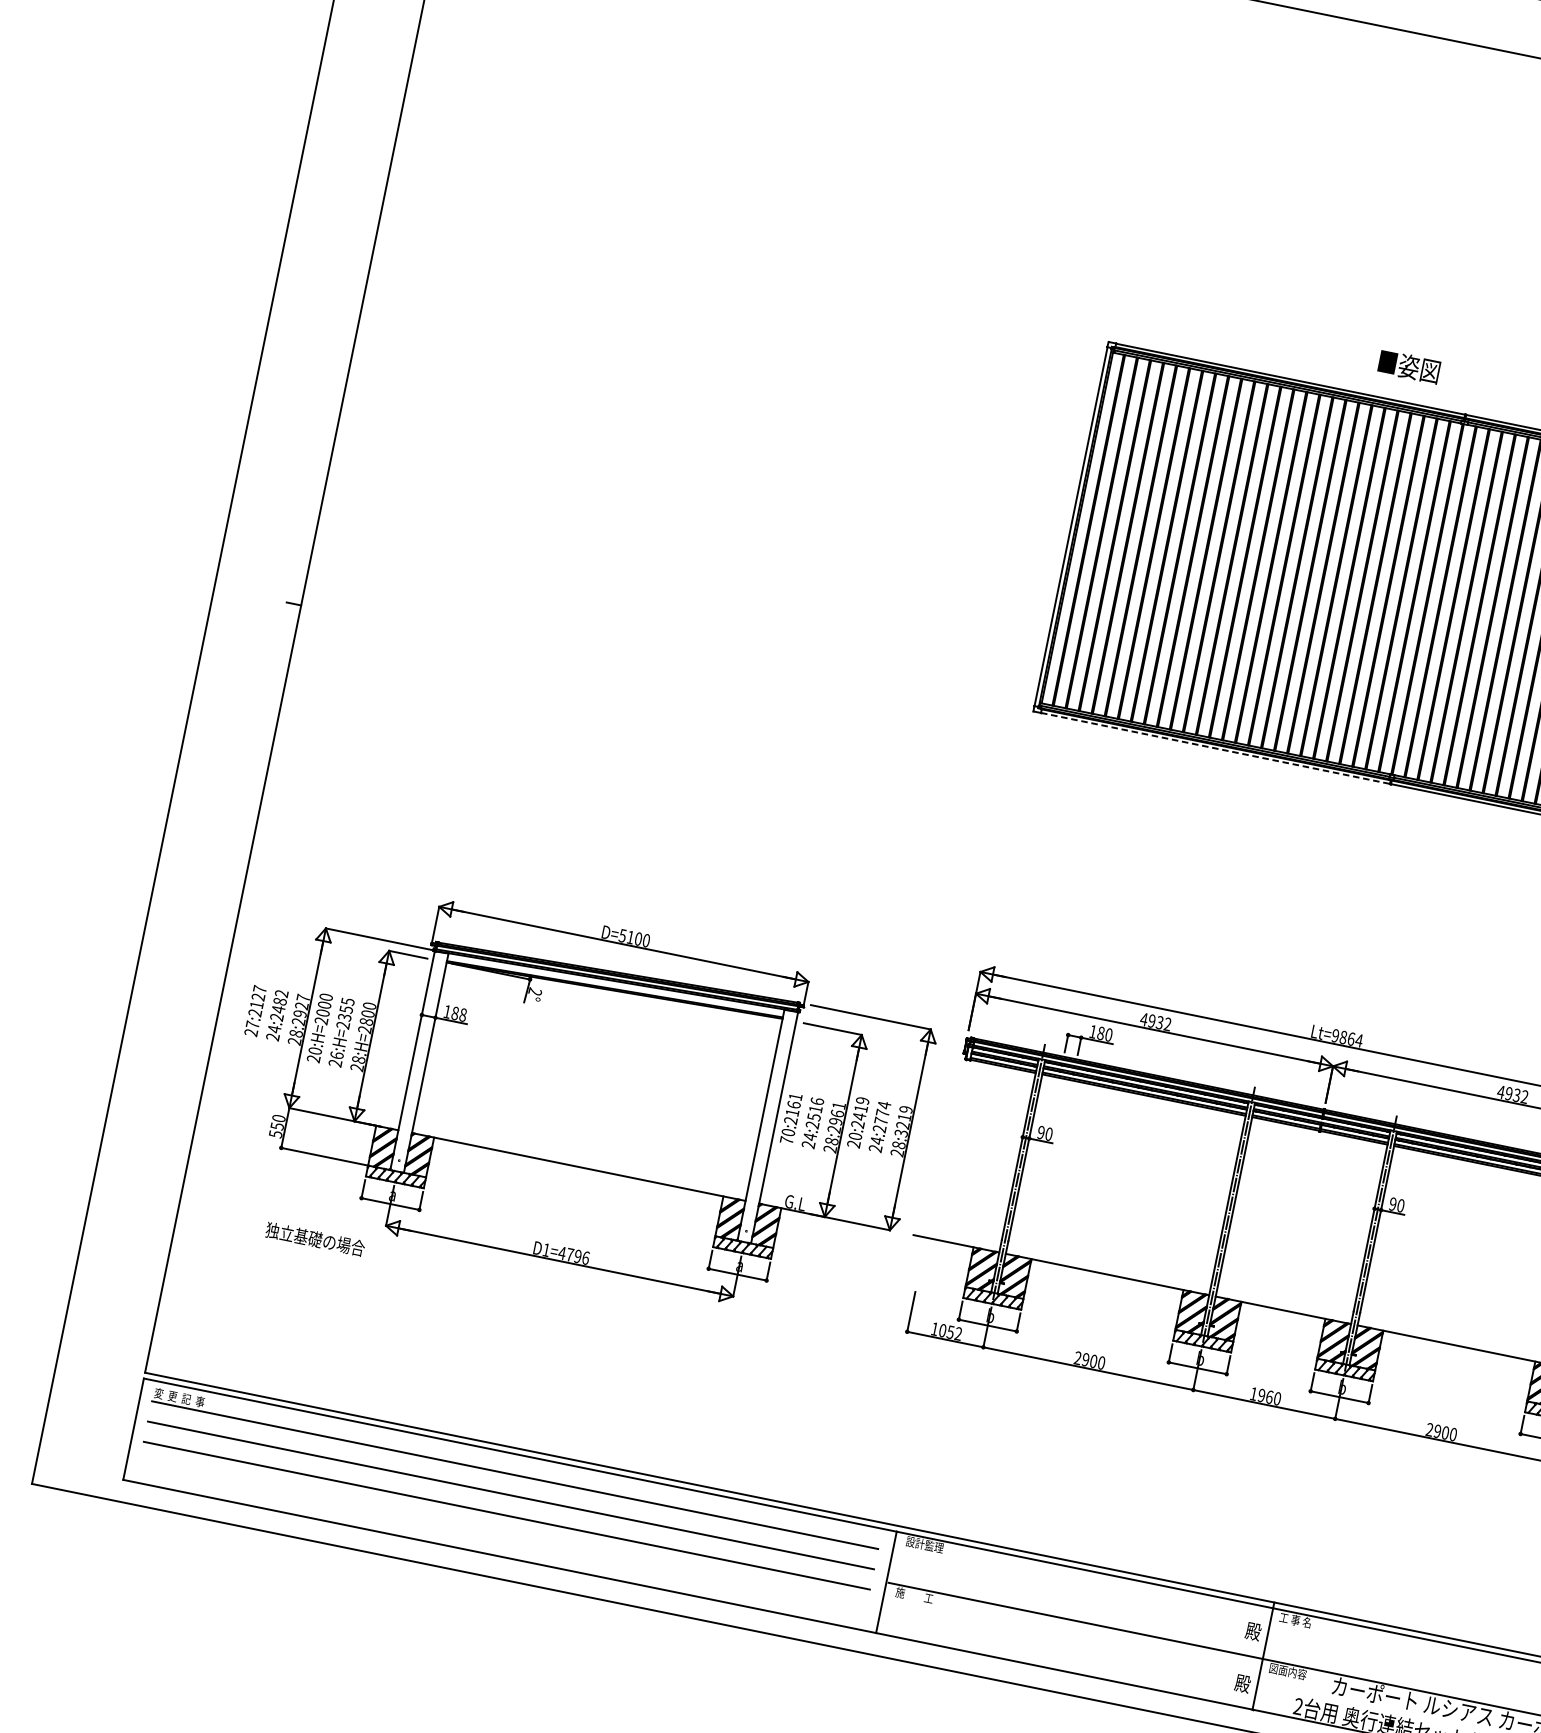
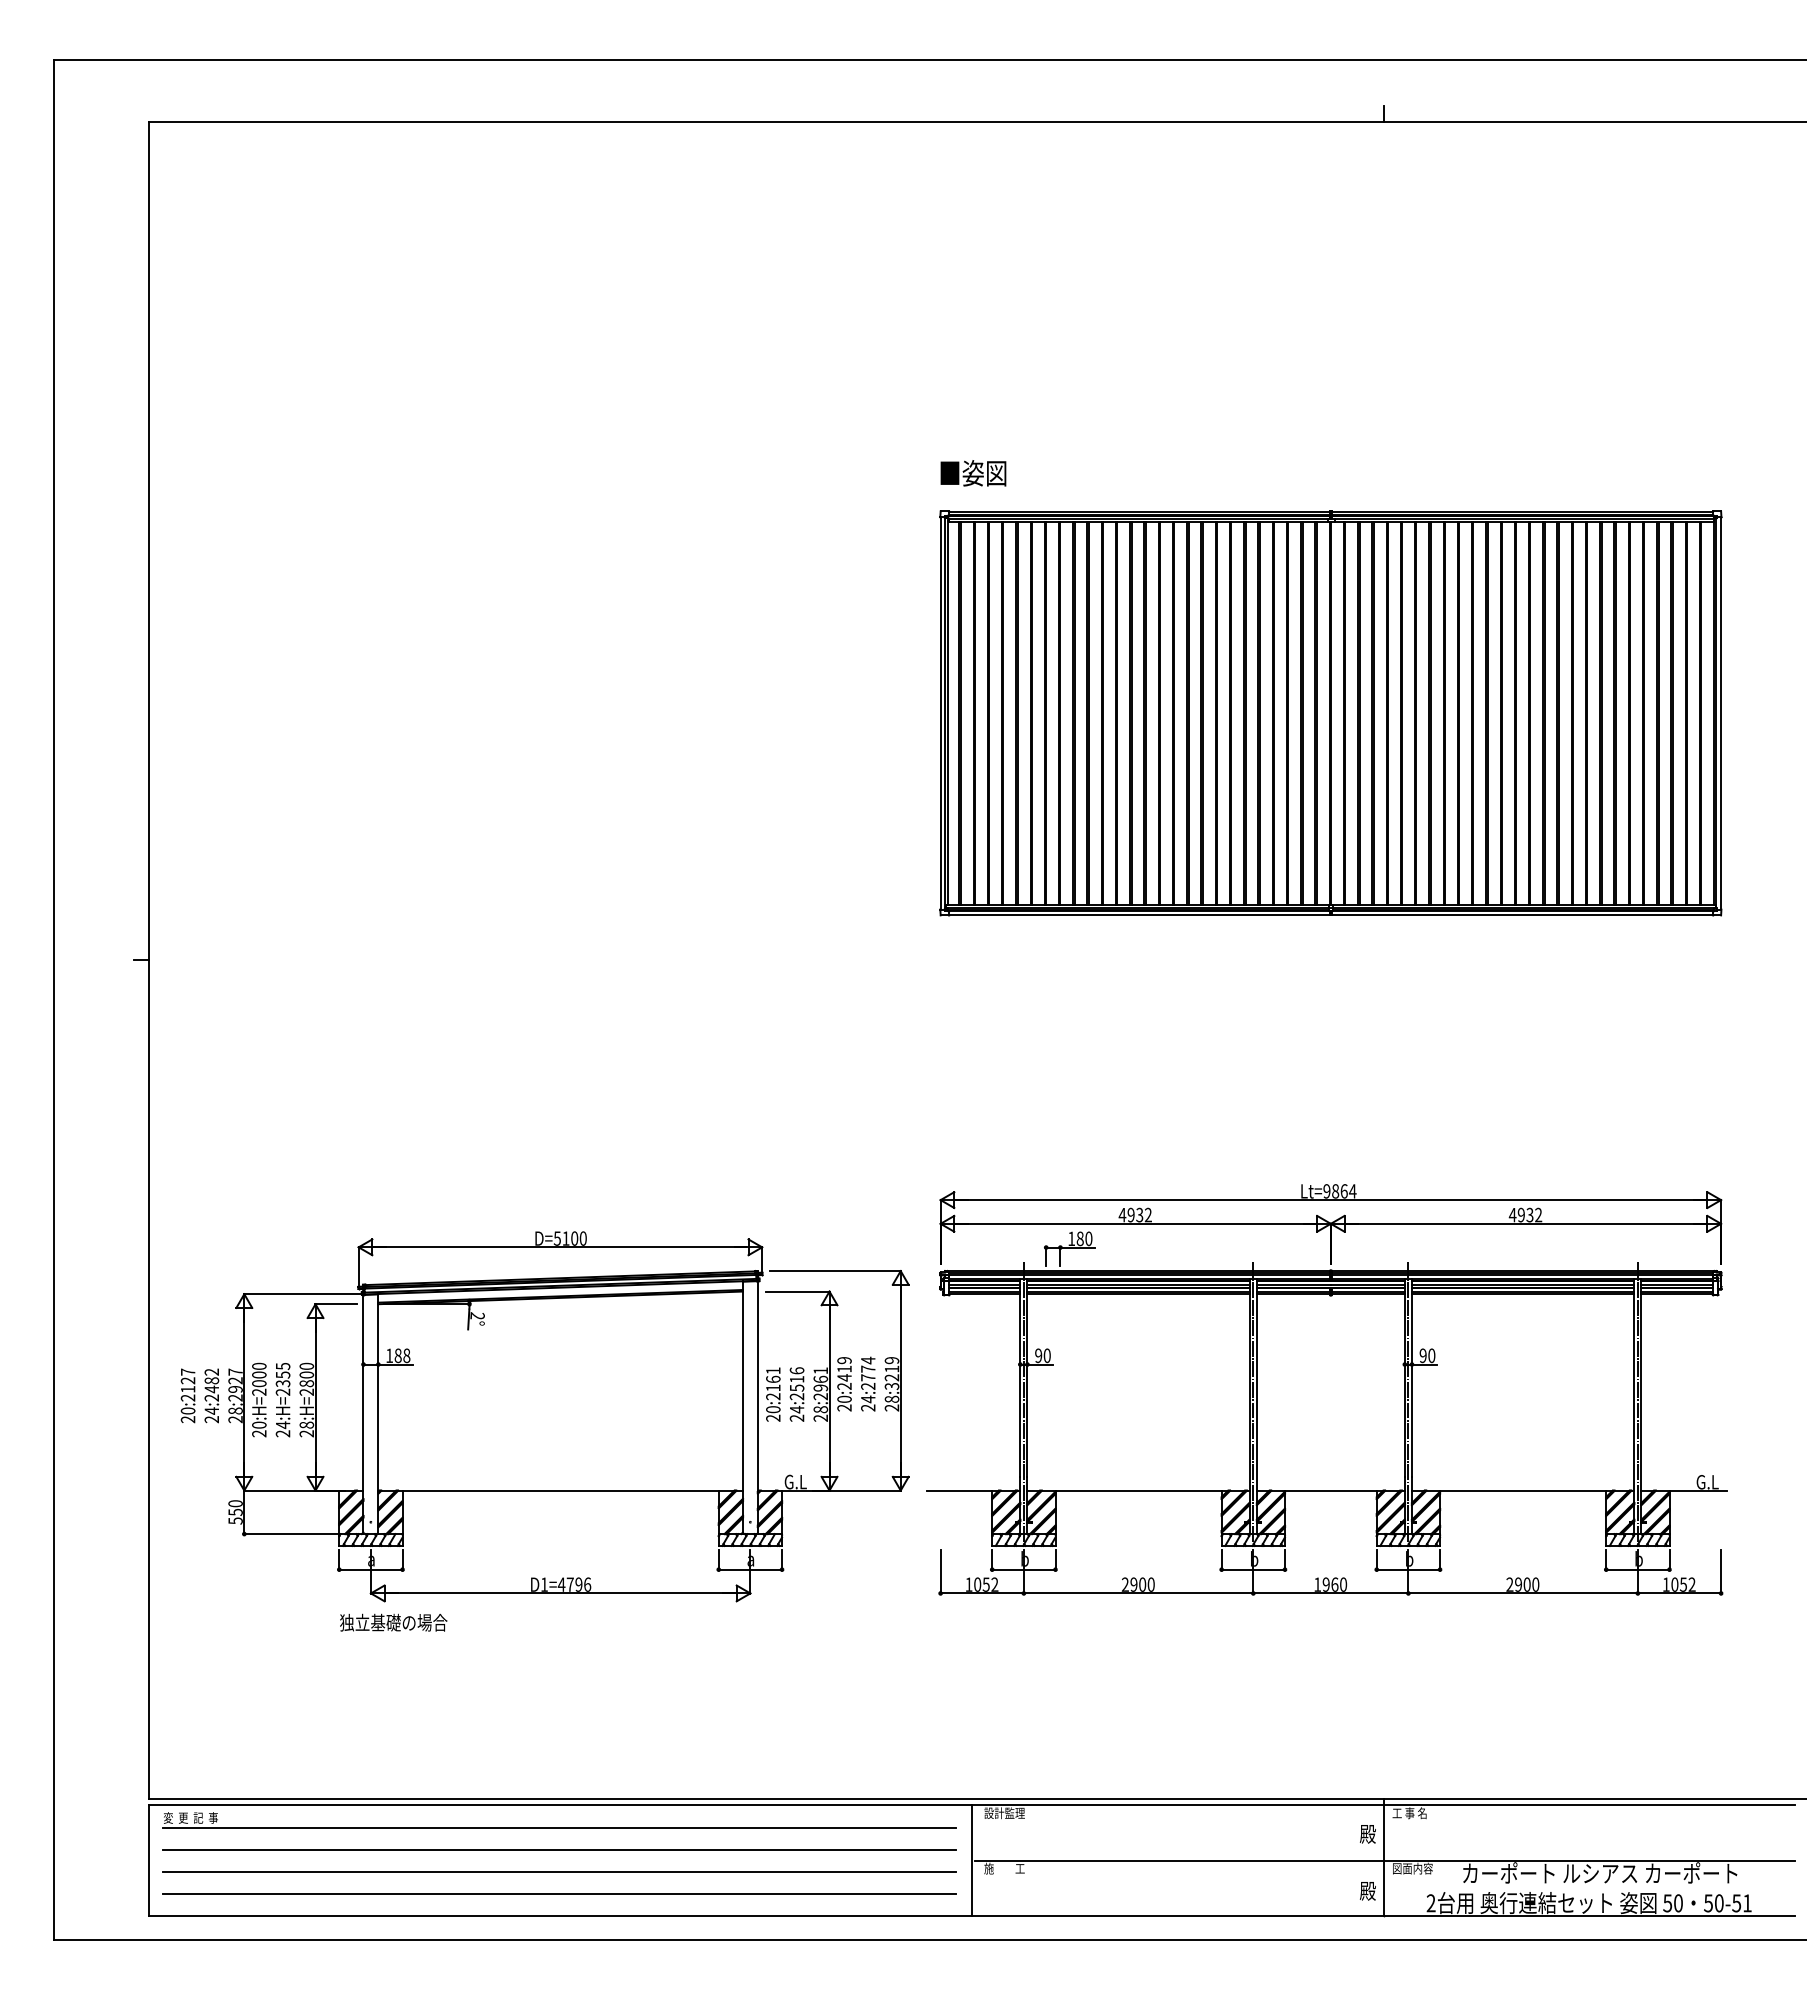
text: (1409, 366) -> (973, 473), moved
line: (1215, 748) -> (1139, 915), dashed -> solid
text: (252, 1024) -> (187, 1410), 27:2127 -> 20:2127
text: (336, 1055) -> (282, 1425), 26:H=2355 -> 24:H=2355
text: (787, 1139) -> (773, 1417), 70:2161 -> 20:2161
text: (315, 1239) -> (393, 1622), moved
line: (502, 1536) -> (559, 1894), added

